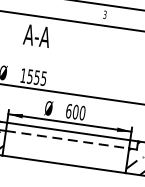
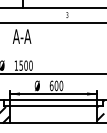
text: (40, 77) -> (28, 65), 1555 -> 1500
line: (67, 139) -> (53, 105), dashed -> solid

